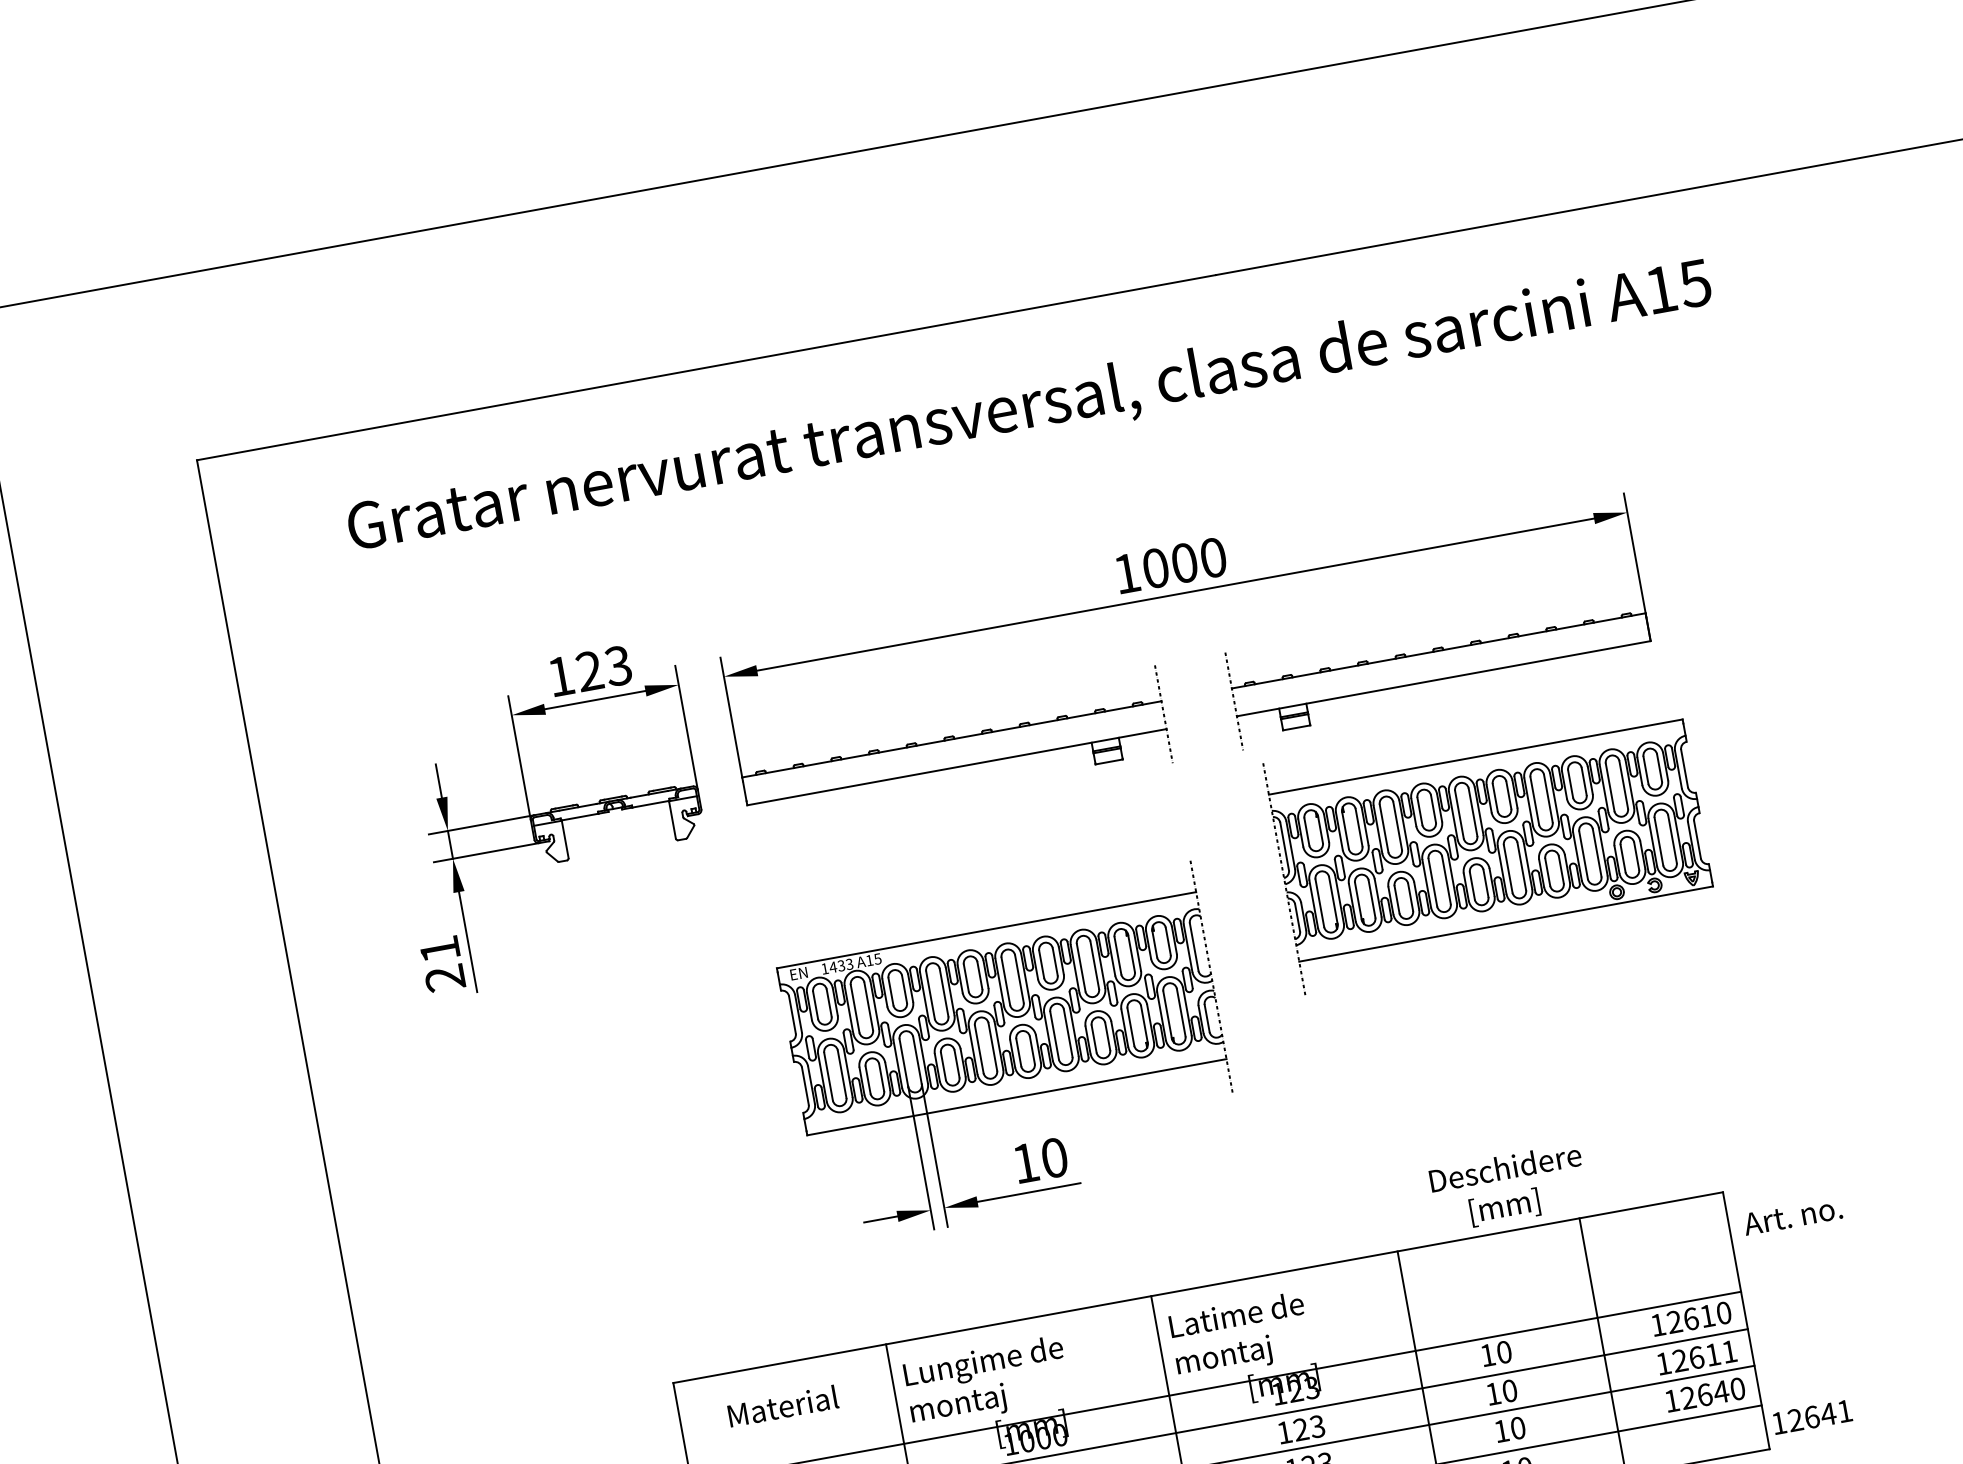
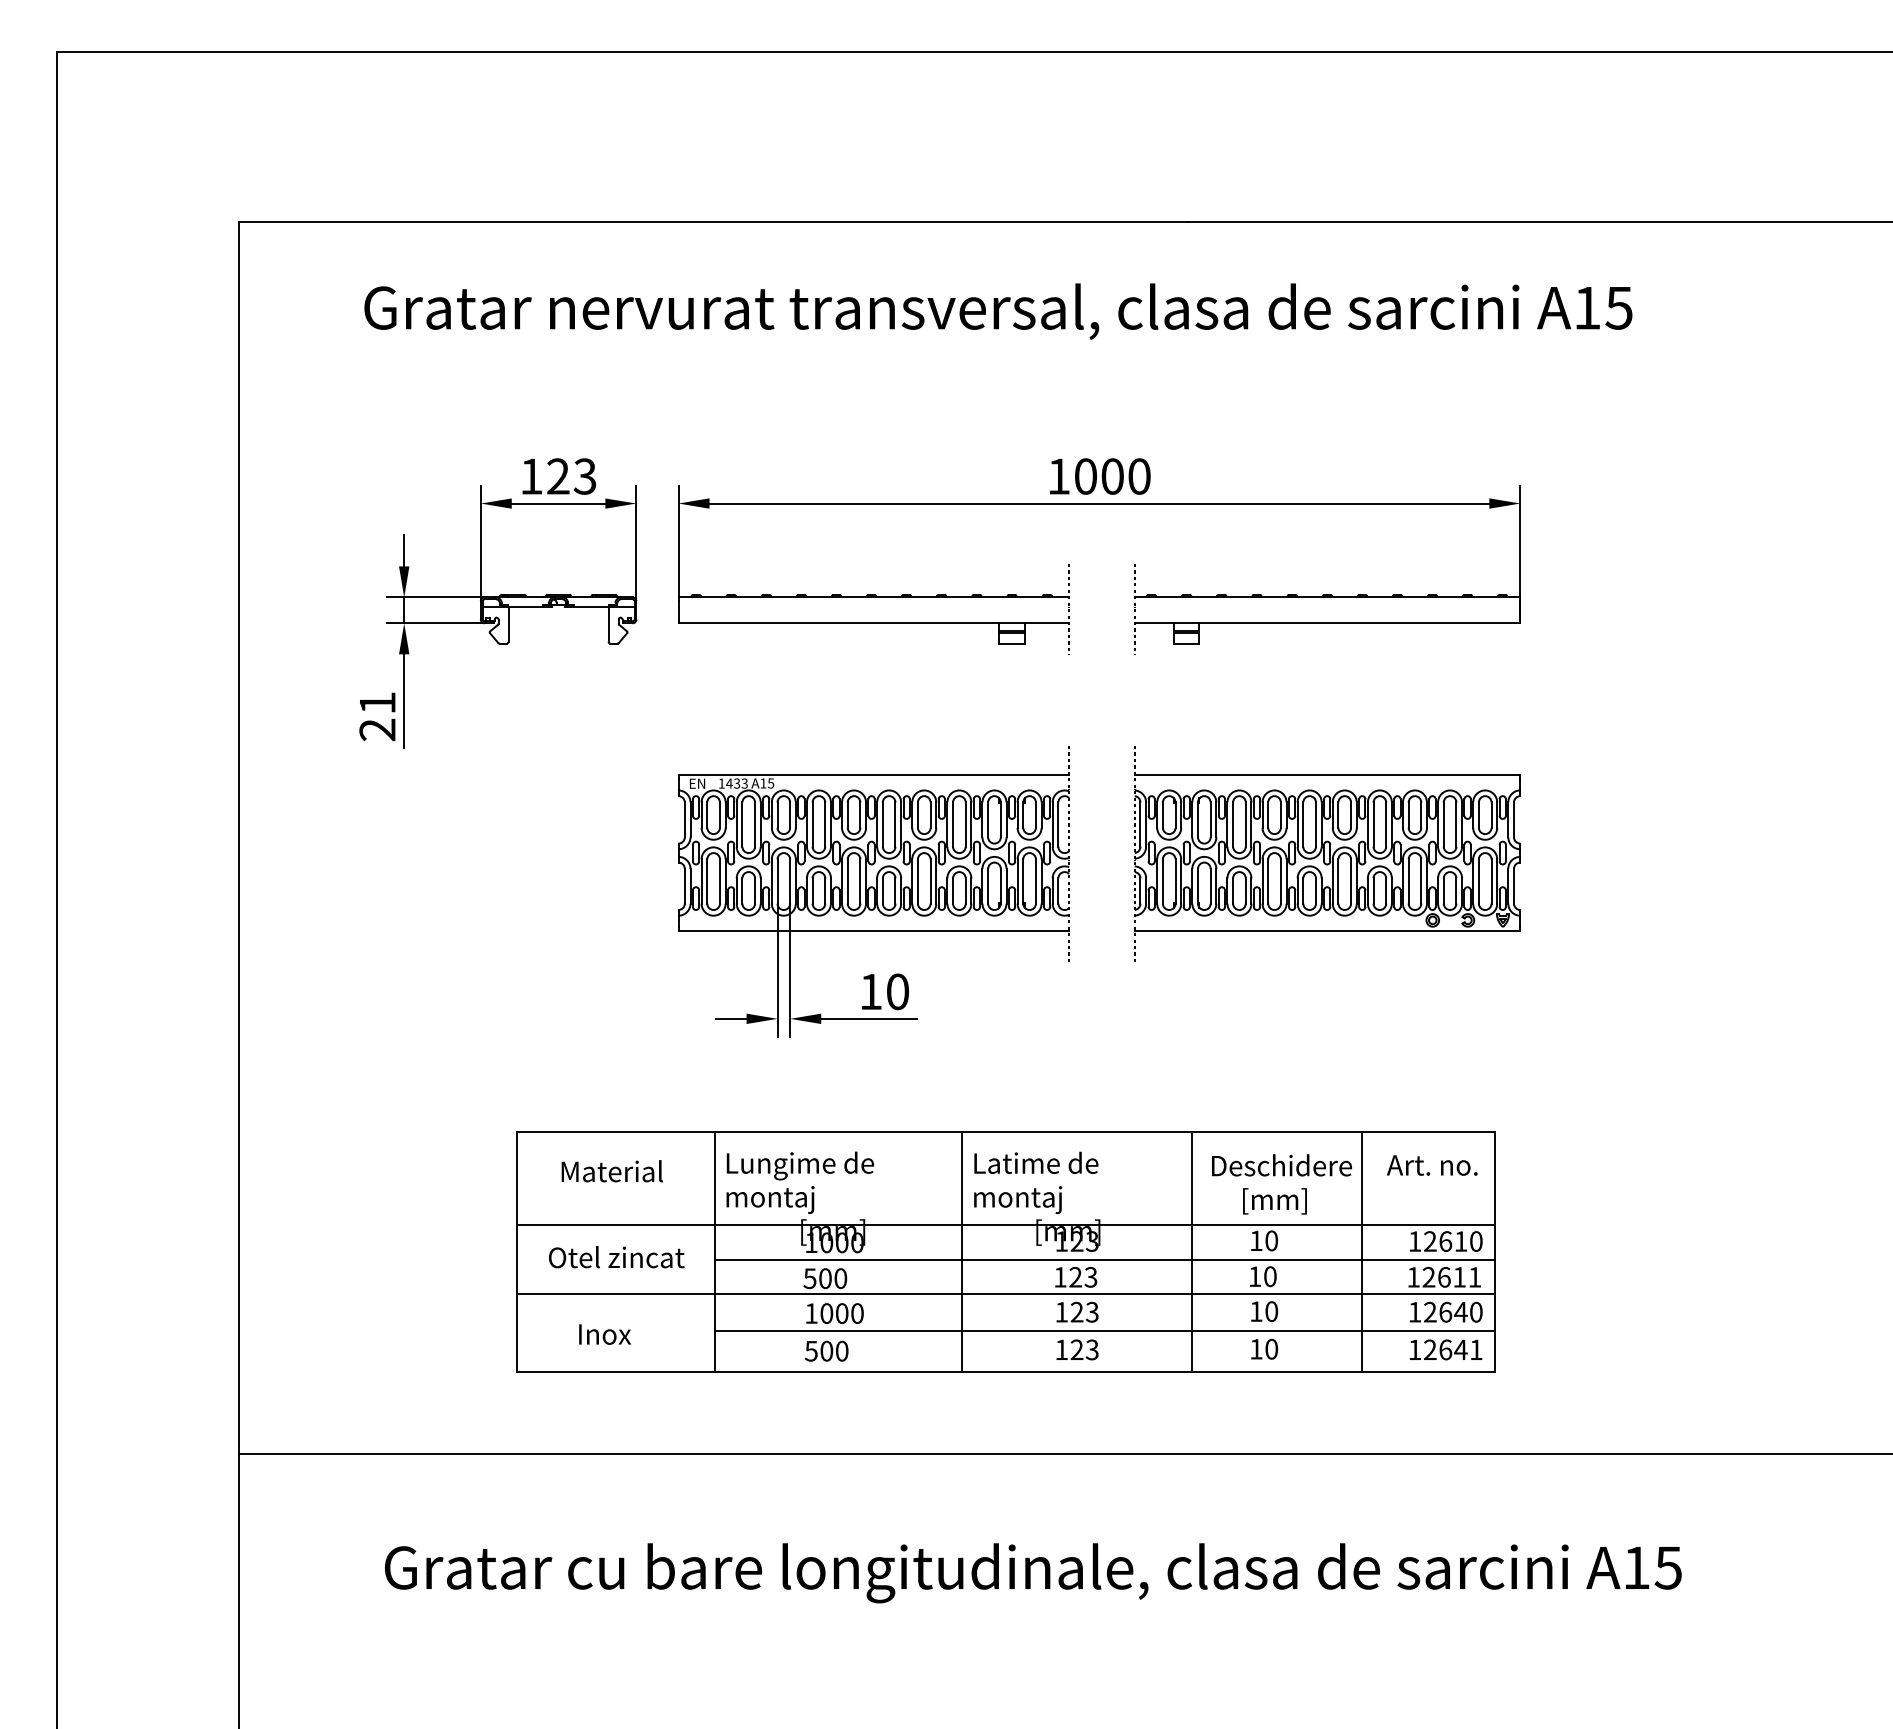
part: (1490, 841) -> (1327, 853), moved
text: (1508, 1188) -> (1281, 1184), moved
text: (1793, 1216) -> (1432, 1165), moved
text: (1812, 1416) -> (1446, 1349), moved

